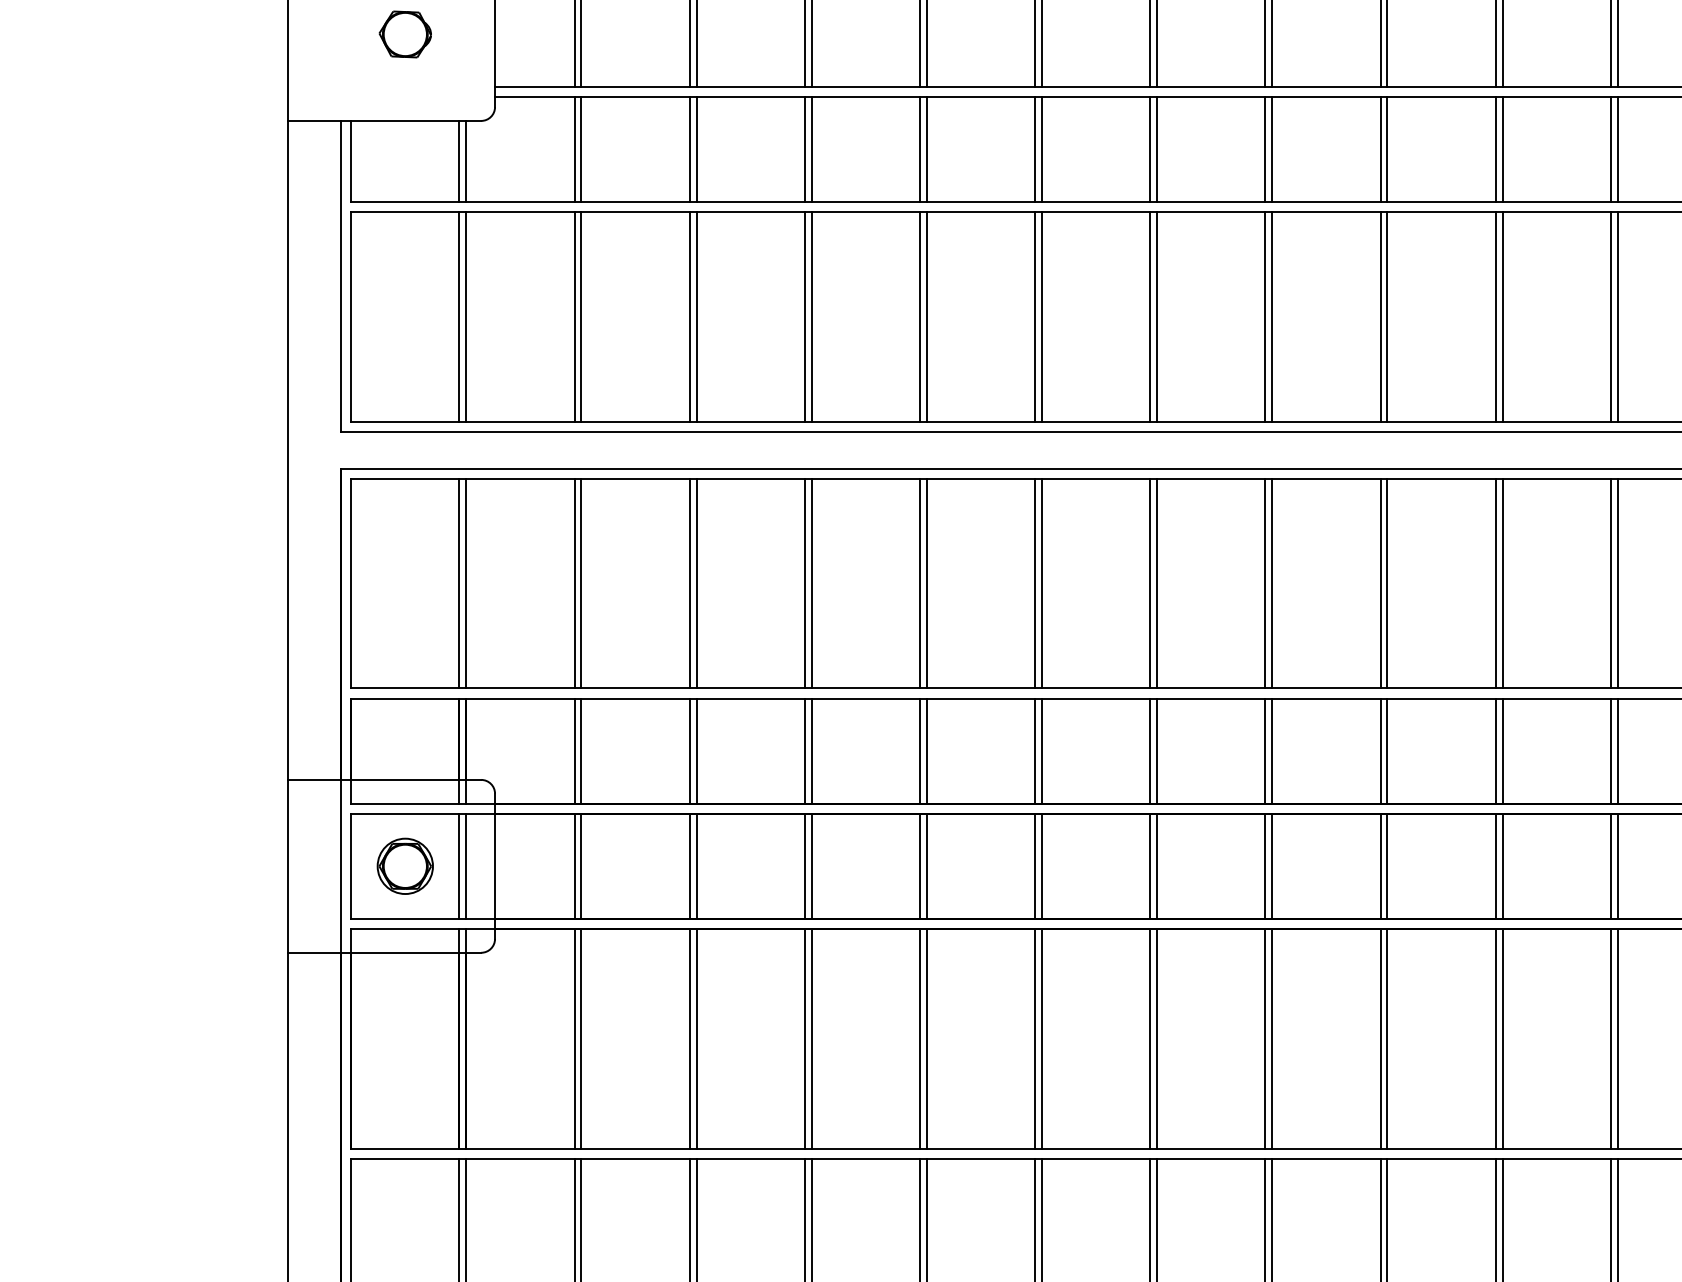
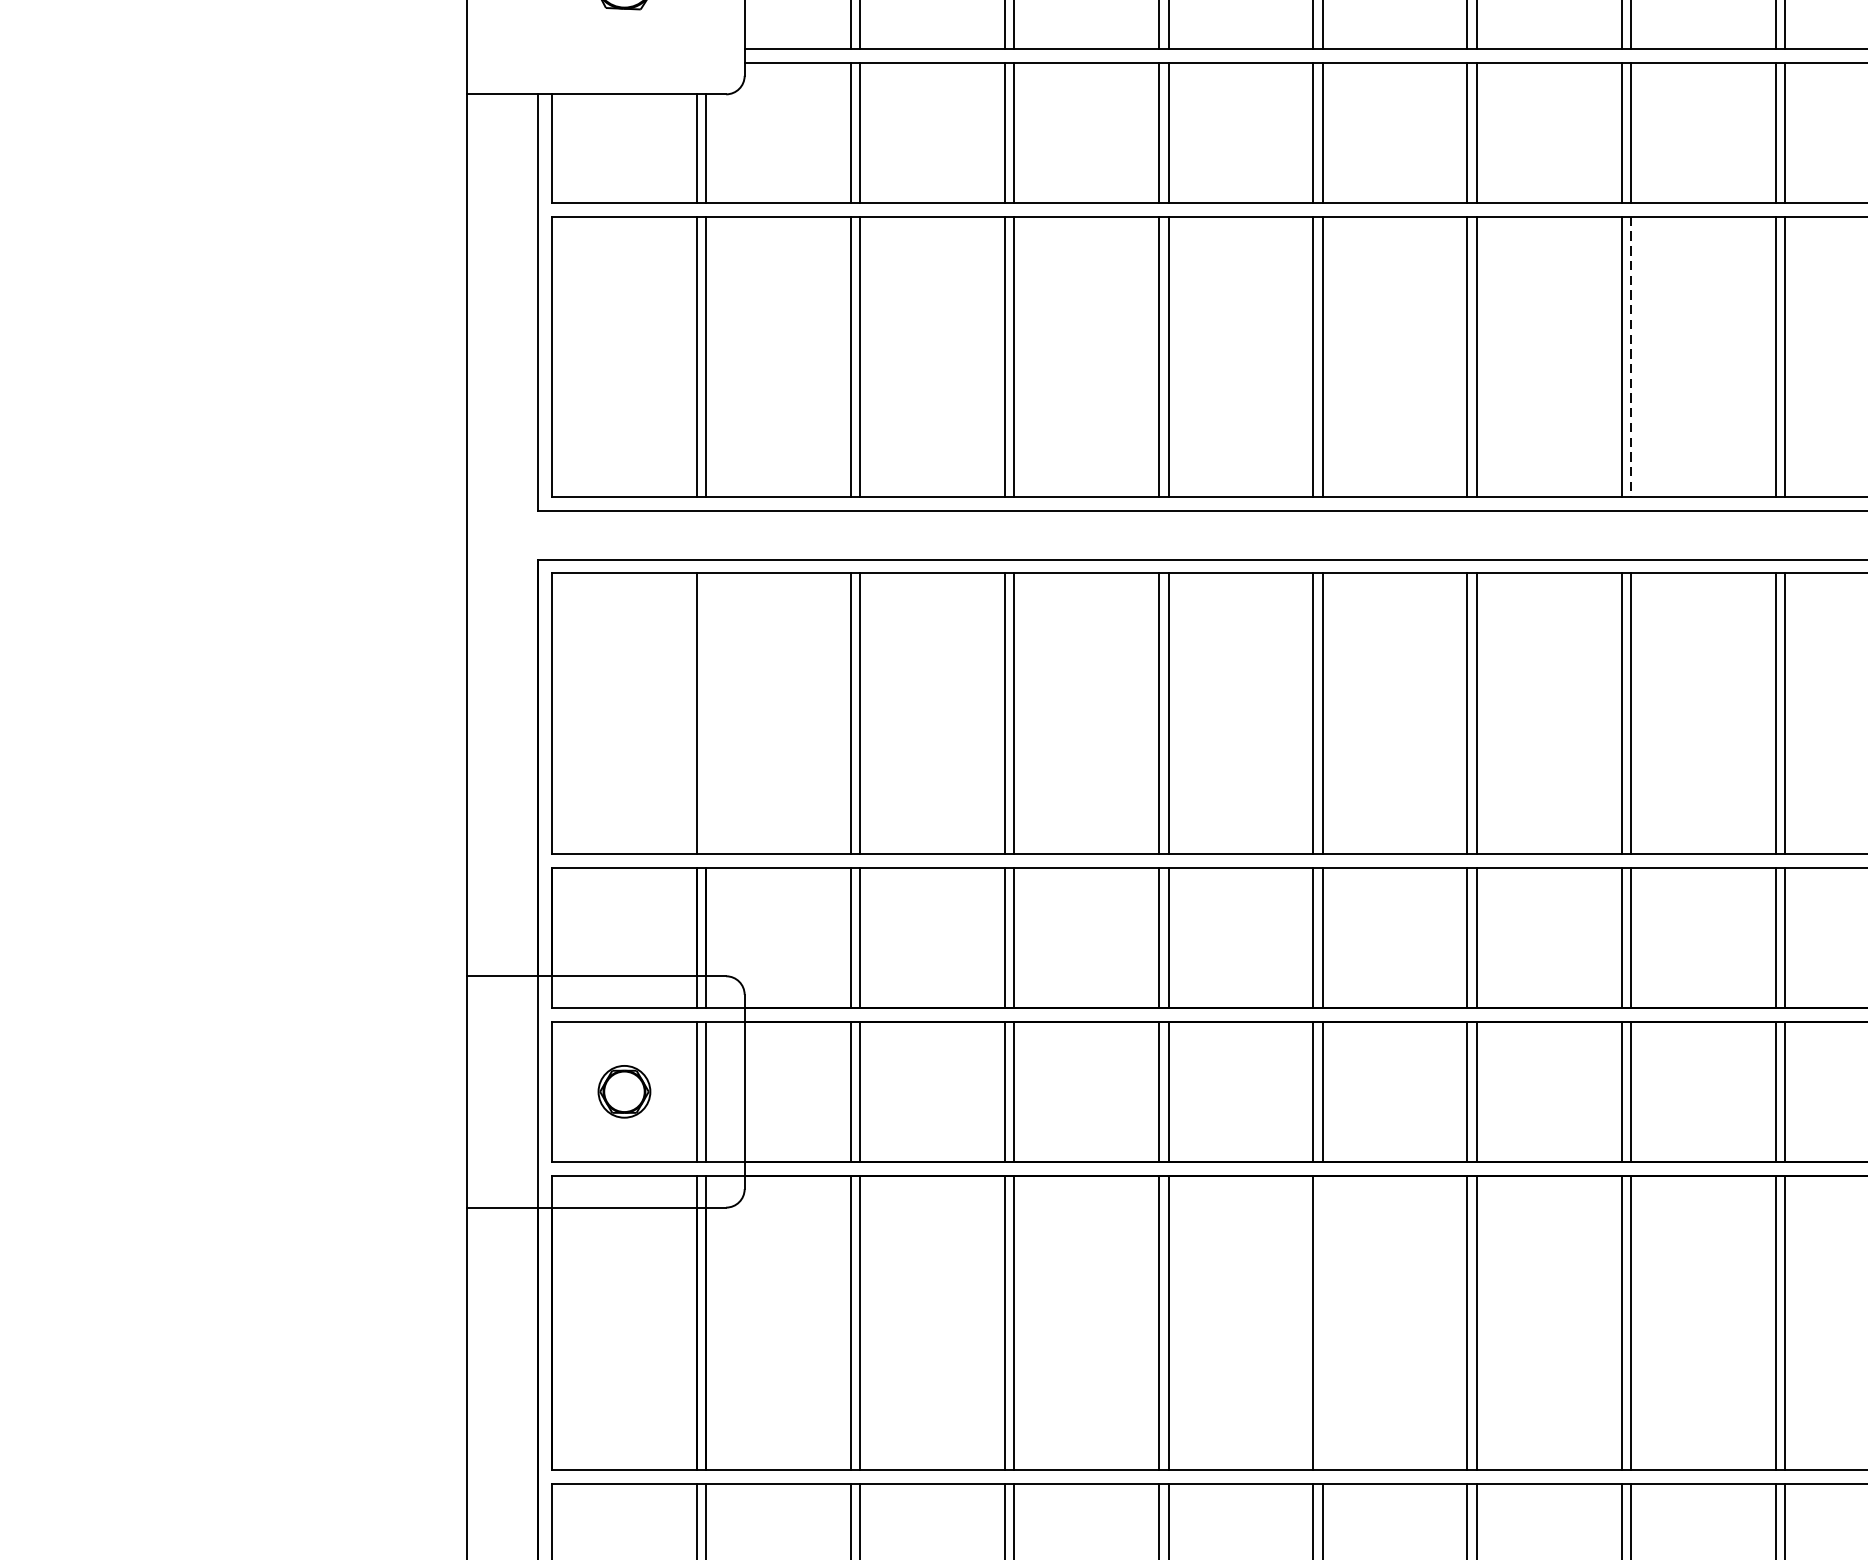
line: (1157, 317) -> (1631, 357), solid -> dashed
line: (466, 583) -> (706, 713), removed
part: (404, 865) -> (623, 1090), size x0.7
line: (926, 1039) -> (1322, 1323), removed

